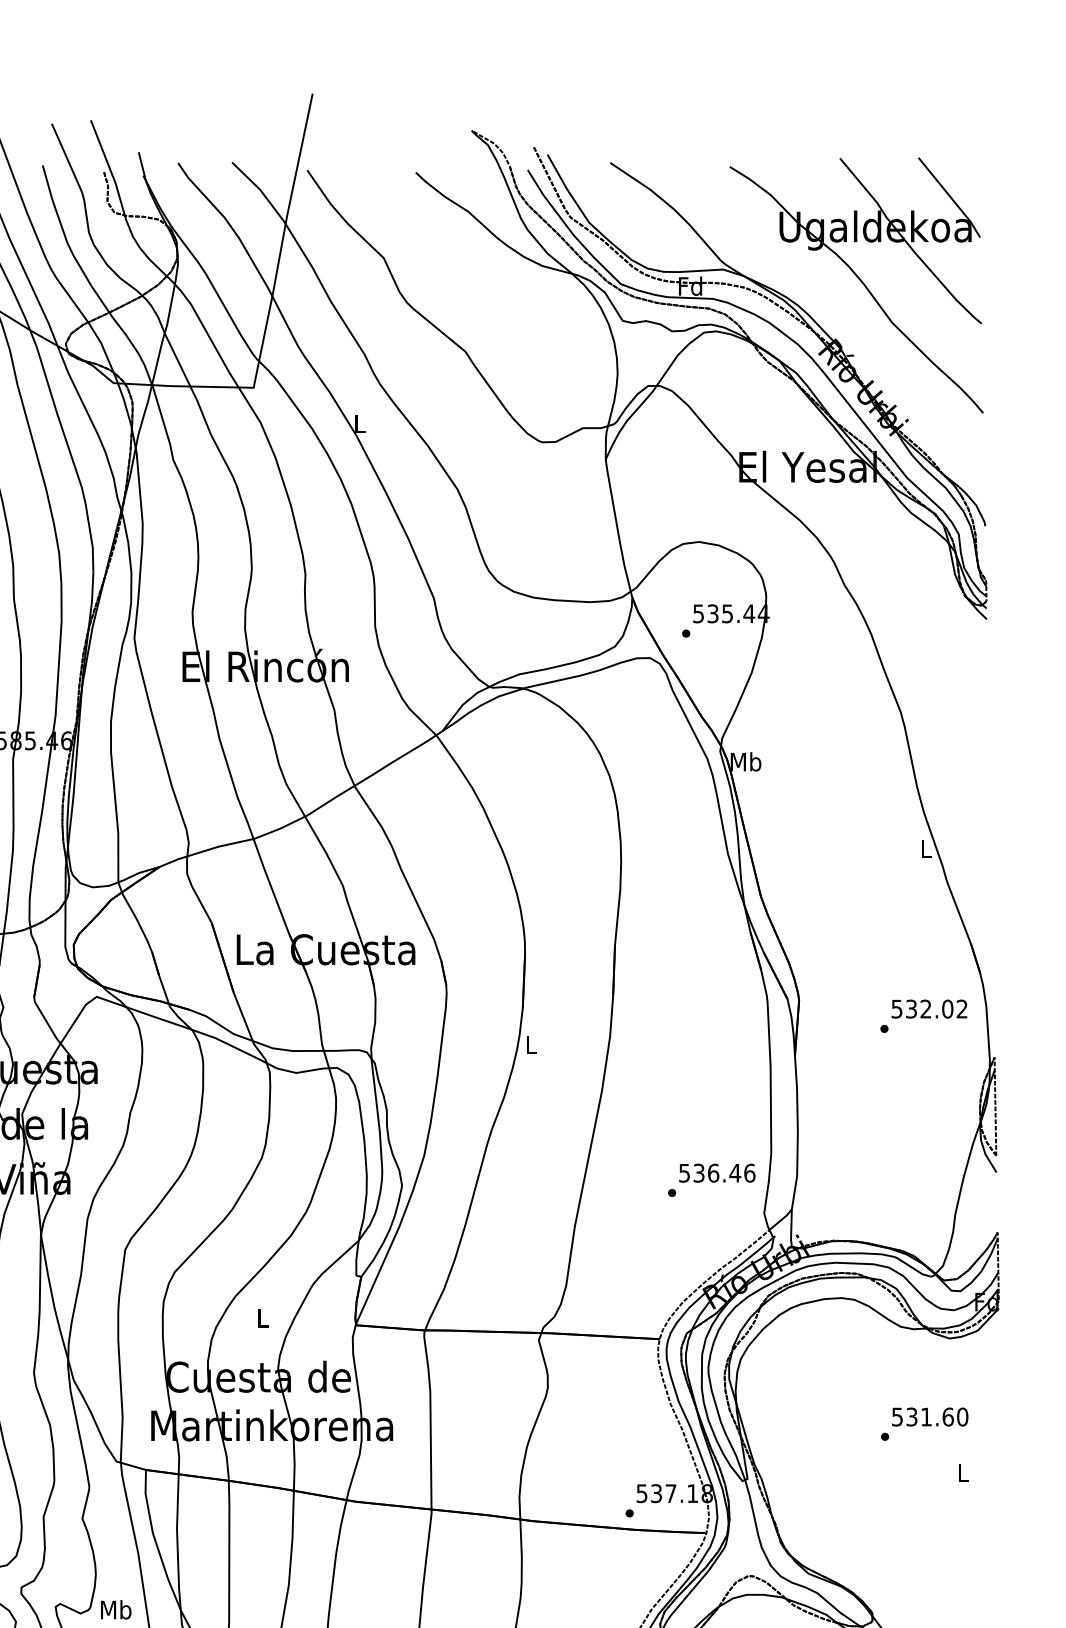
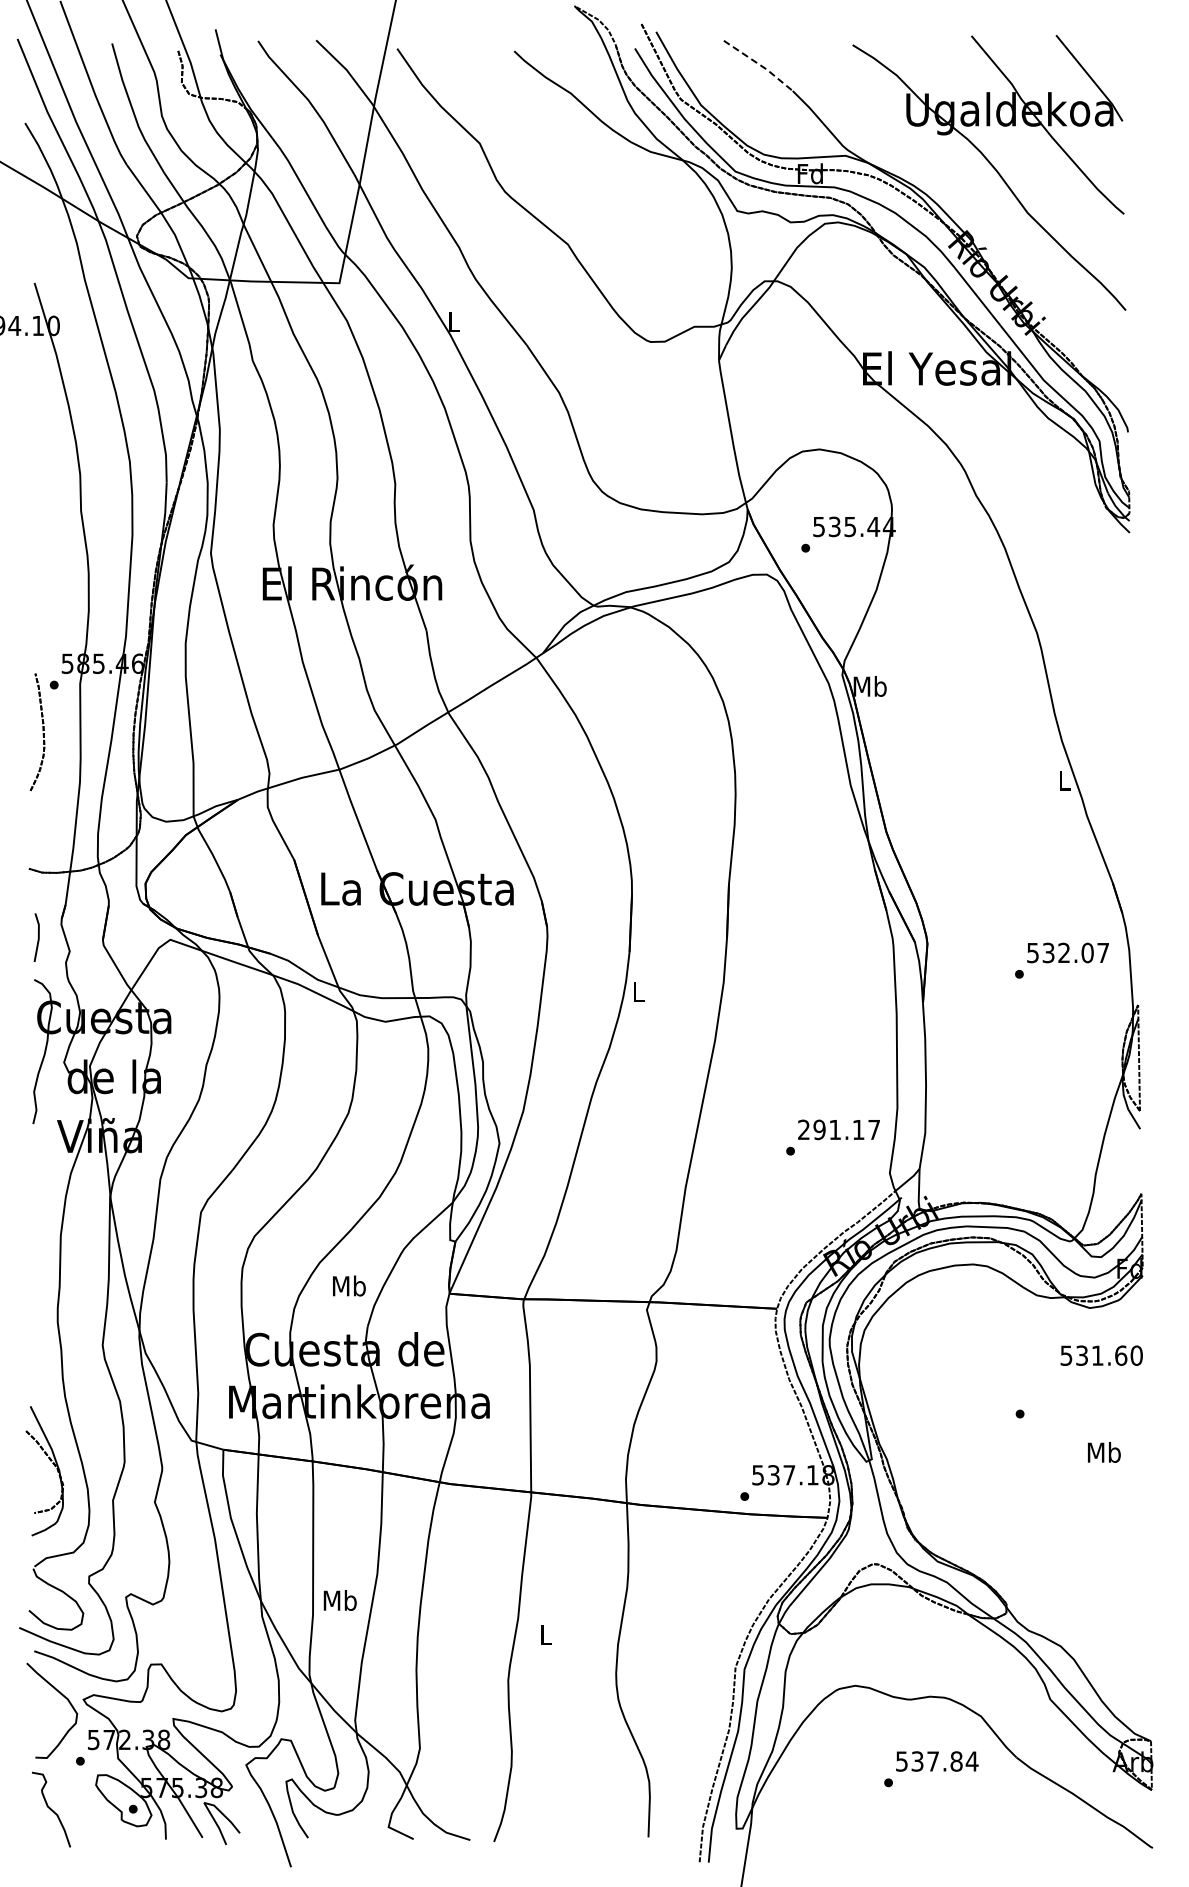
line: (643, 184) -> (759, 64), solid -> dashed
text: (961, 1008) -> (1102, 952), 532.02 -> 532.07
text: (717, 1172) -> (839, 1129), 536.46 -> 291.17
text: (262, 1317) -> (349, 1285), L -> Mb
text: (929, 1416) -> (1101, 1355), moved
text: (963, 1472) -> (1104, 1452), L -> Mb
text: (115, 1609) -> (339, 1600), moved

